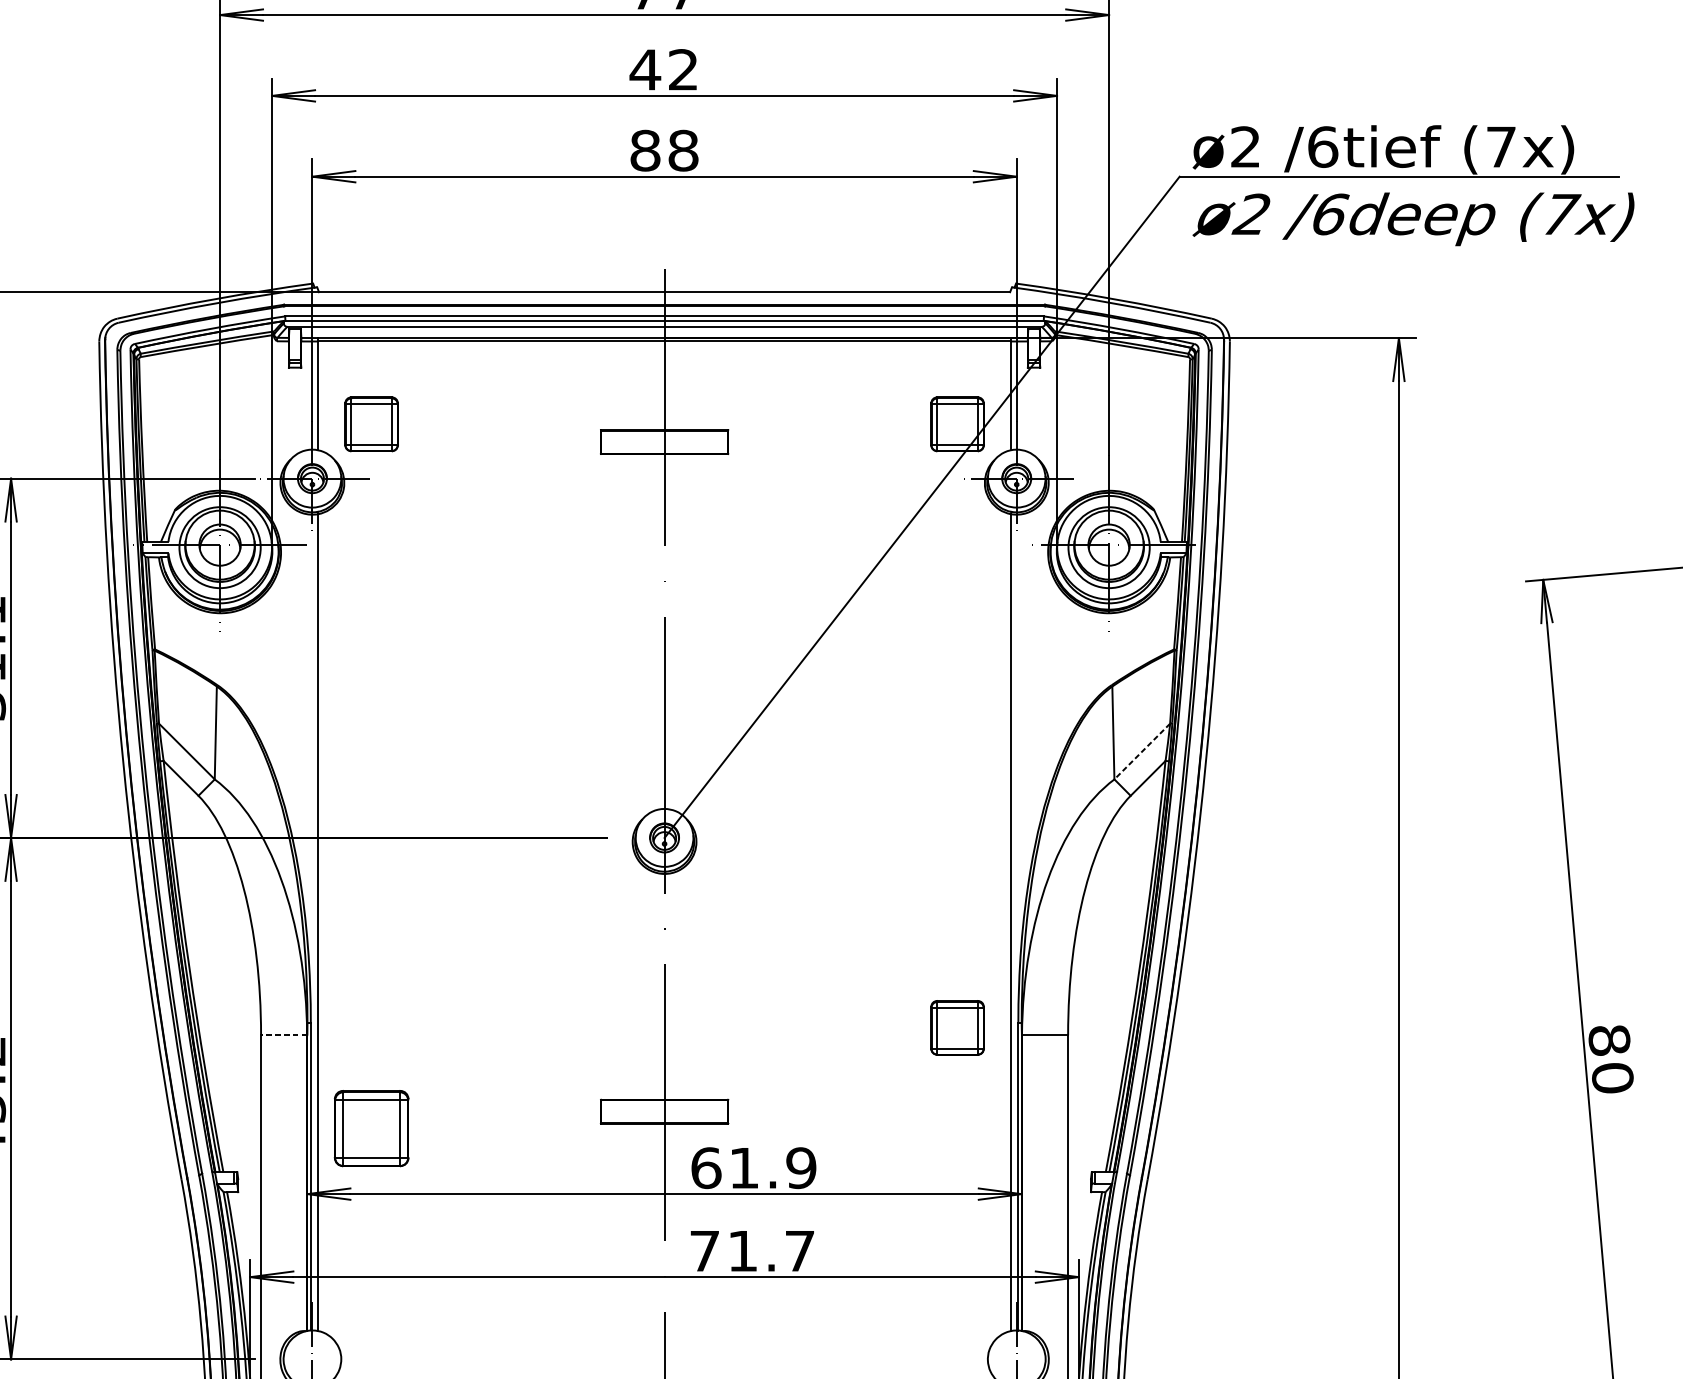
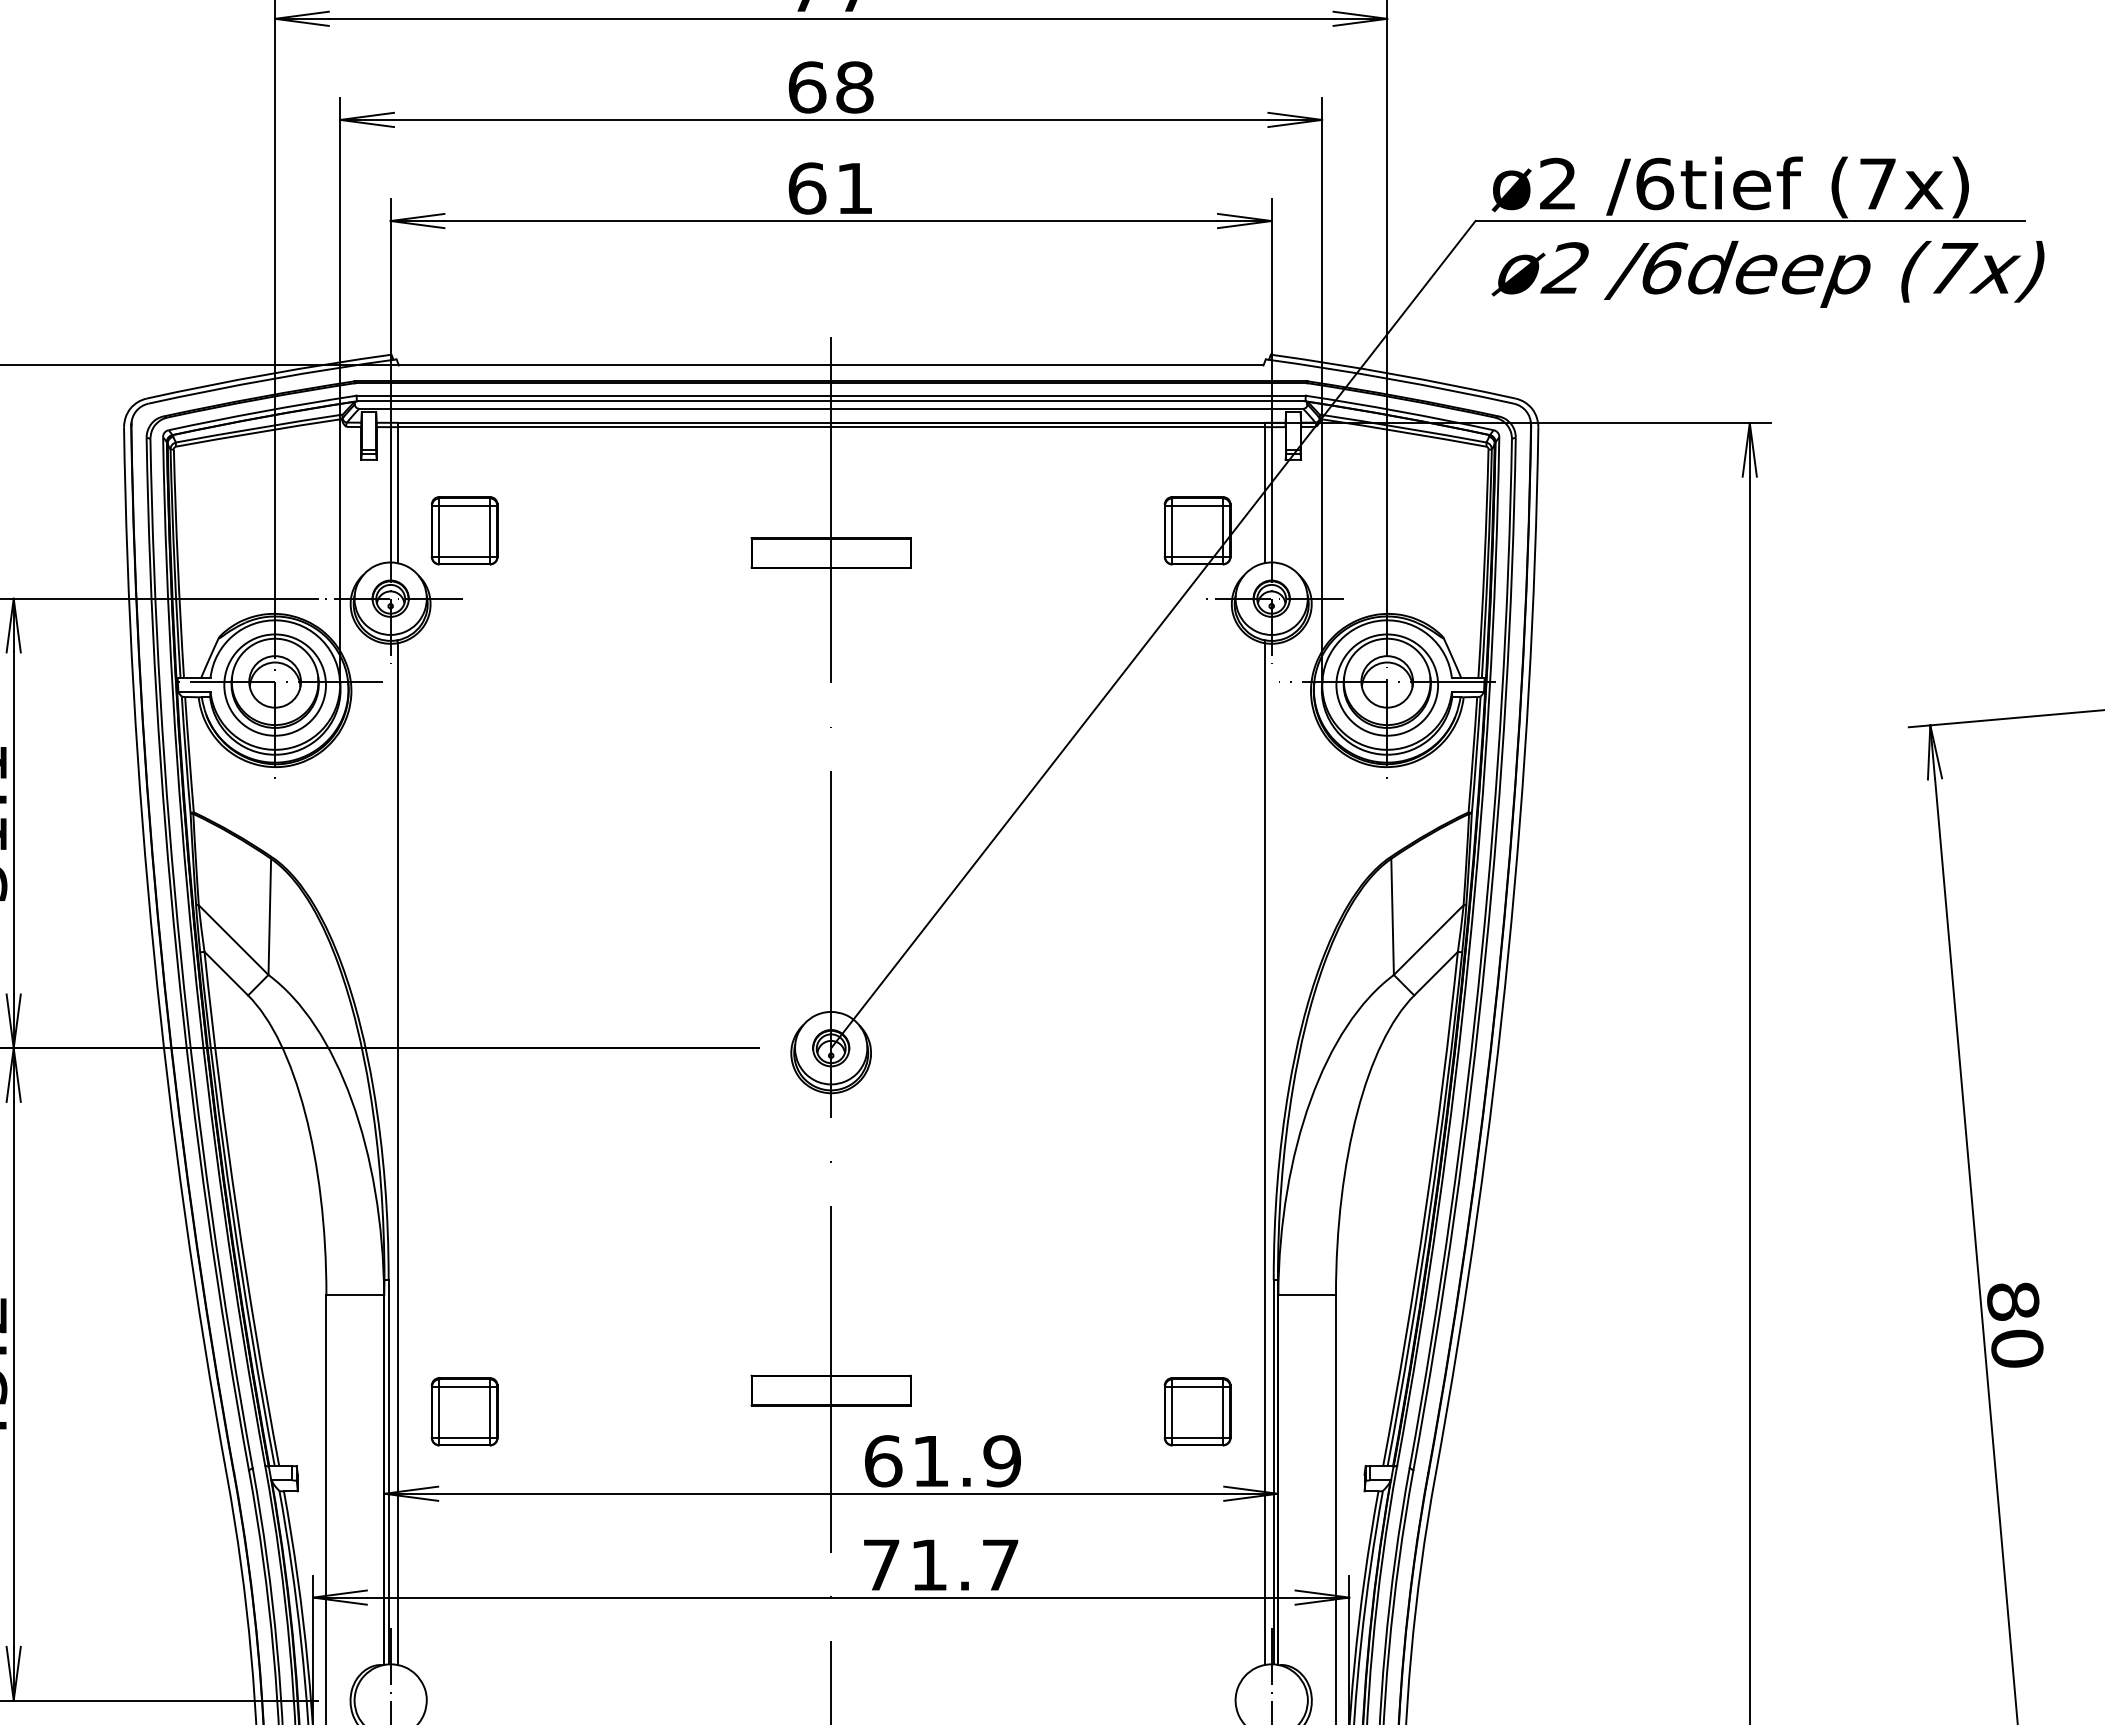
text: (664, 69) -> (830, 87), 42 -> 68
text: (664, 150) -> (830, 188), 88 -> 61
line: (1142, 751) -> (1428, 940), dashed -> solid
part: (957, 1027) -> (1197, 1411), moved
line: (284, 1034) -> (355, 1294), dashed -> solid
part: (371, 1128) -> (464, 1411), size x0.71

